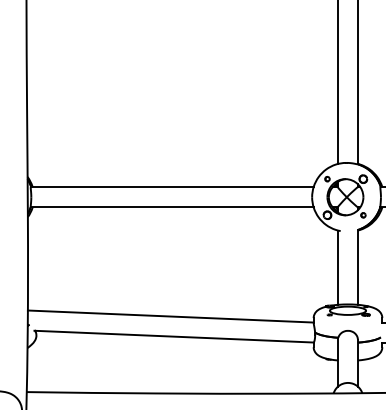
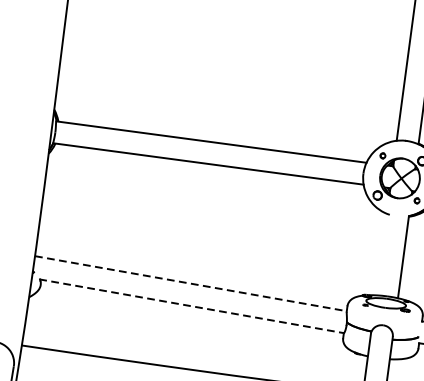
line: (338, 267) -> (382, 254), removed
line: (171, 316) -> (191, 283), solid -> dashed
line: (174, 336) -> (192, 306), solid -> dashed

